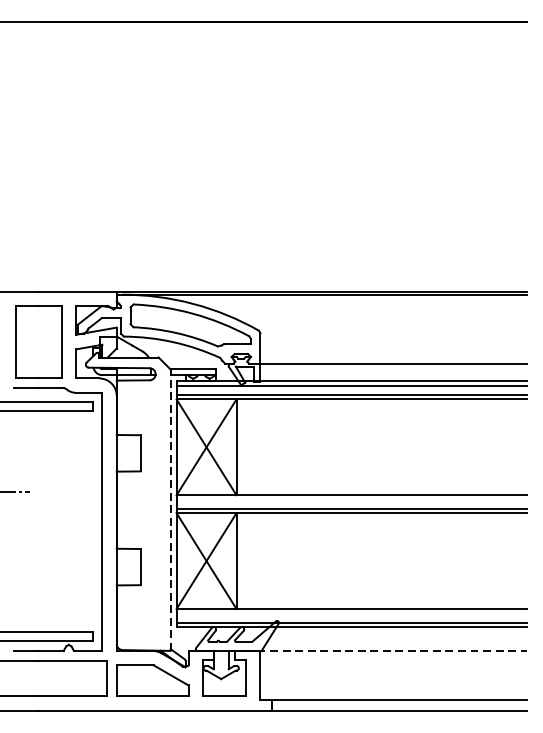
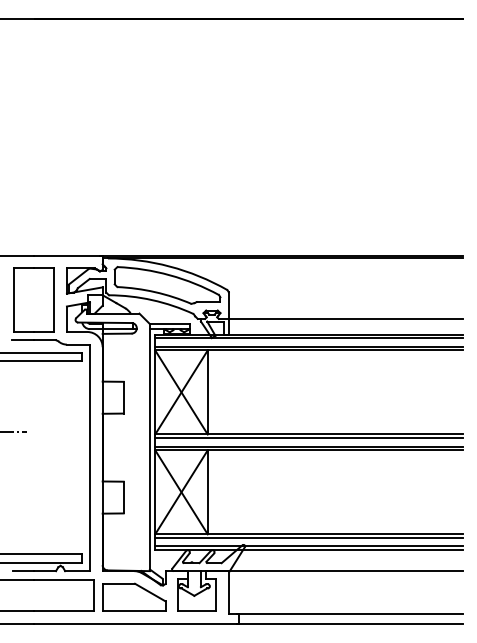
line: (351, 499) -> (308, 438), added
line: (170, 510) -> (149, 447), dashed -> solid
line: (351, 613) -> (308, 538), added
line: (392, 651) -> (344, 571), dashed -> solid

